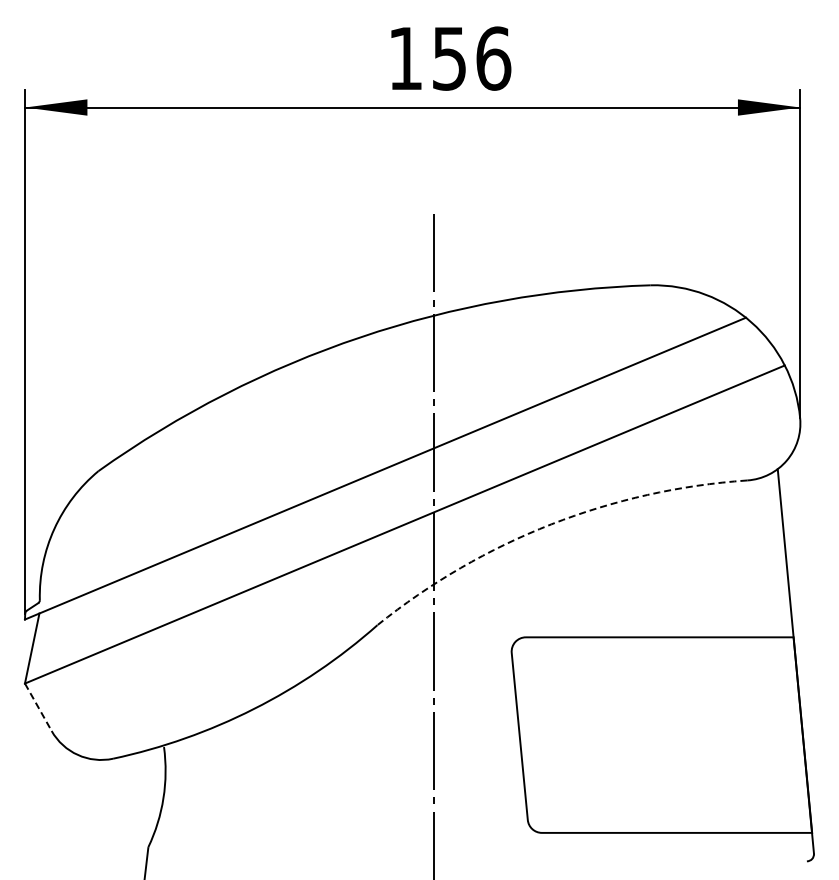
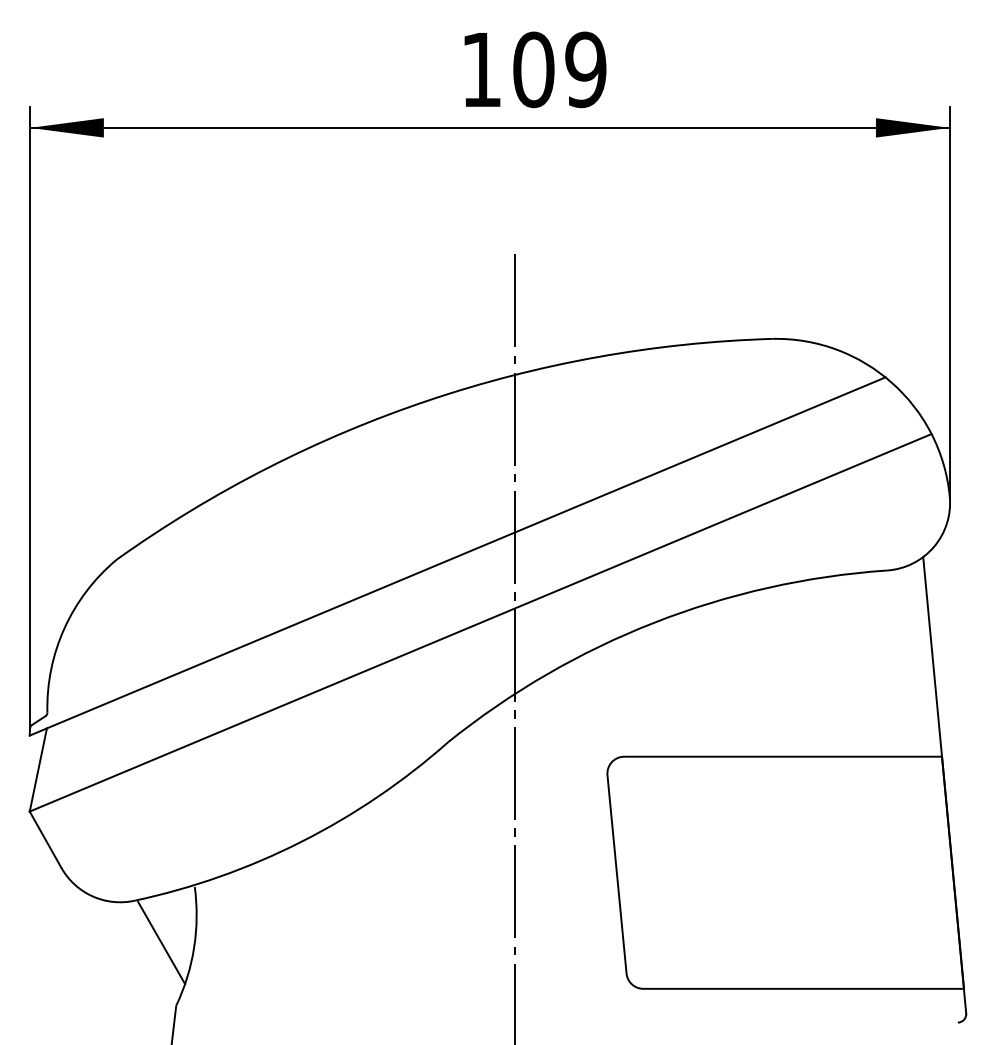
text: (471, 58) -> (559, 69), 156 -> 109
line: (551, 524) -> (654, 622), dashed -> solid
line: (38, 707) -> (45, 839), dashed -> solid
line: (135, 793) -> (160, 942), added

